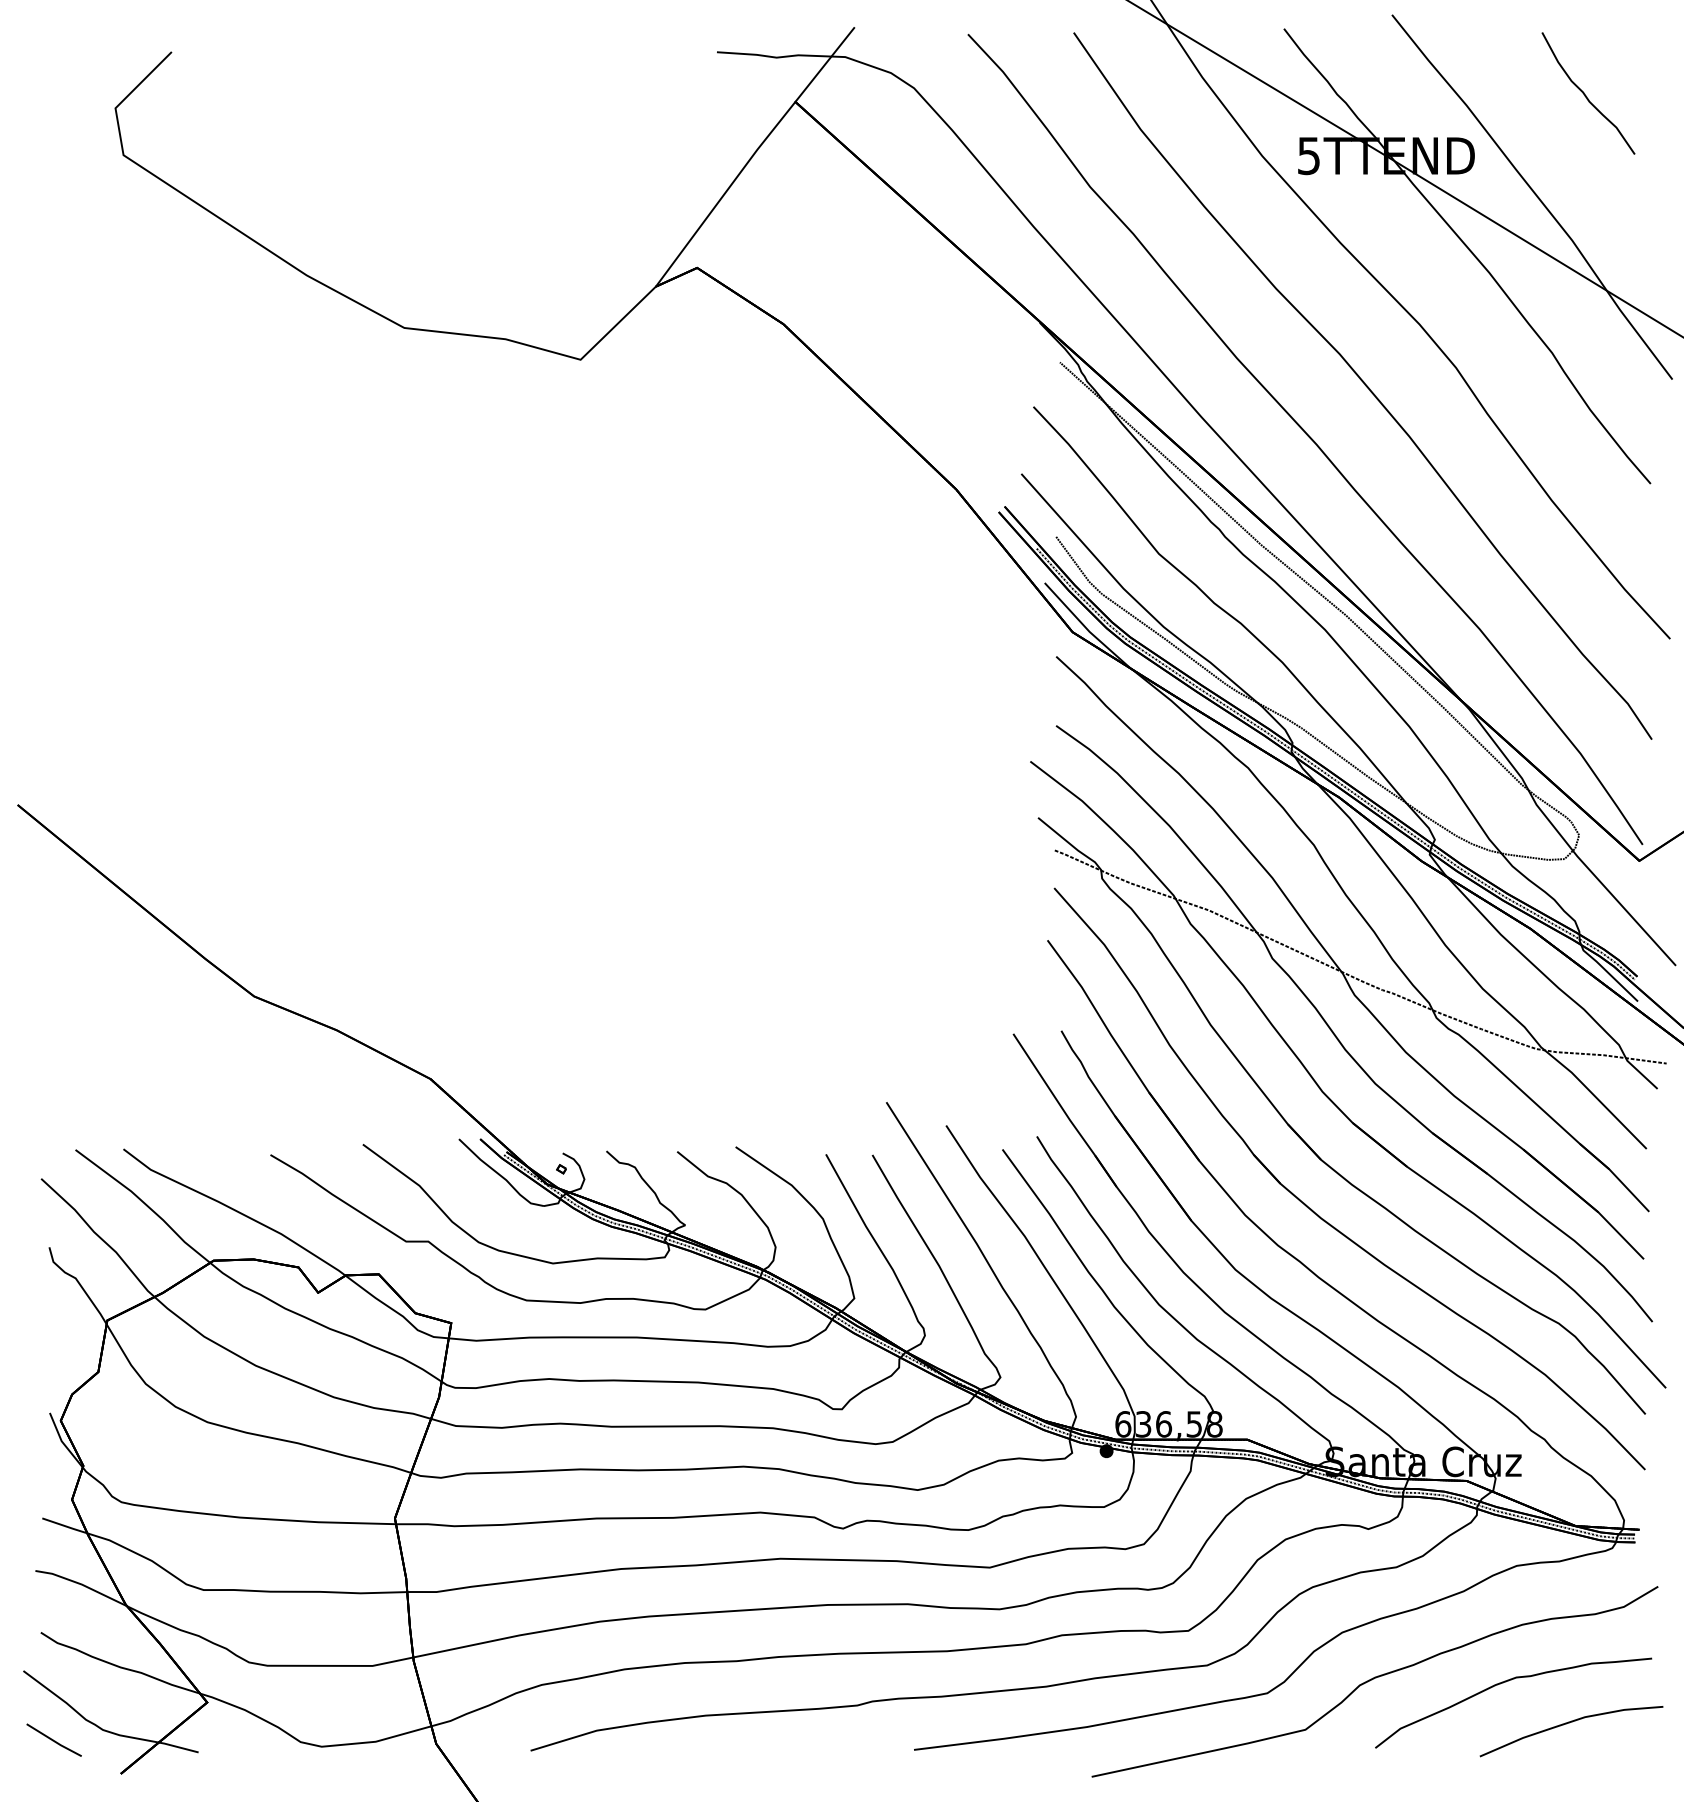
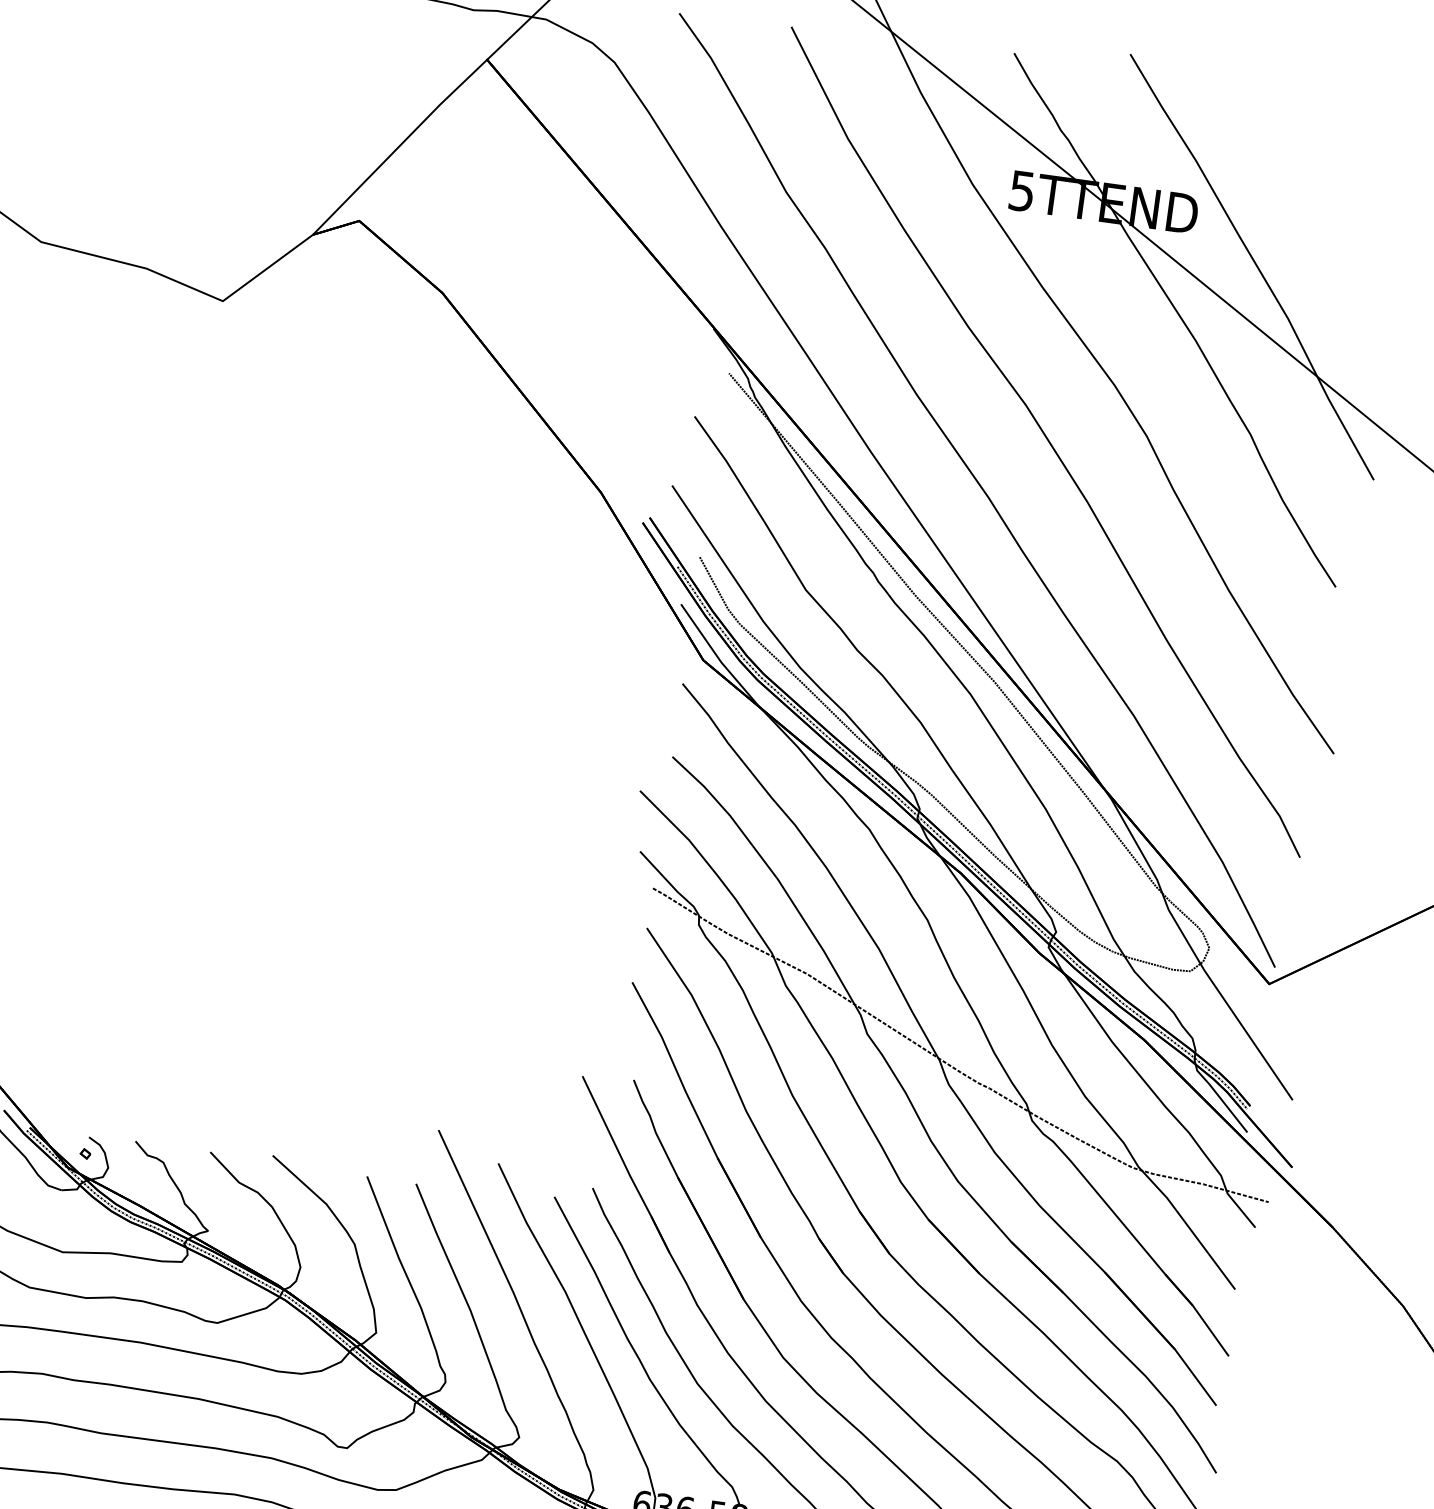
curve: (1586, 95) -> (1324, 167), removed

